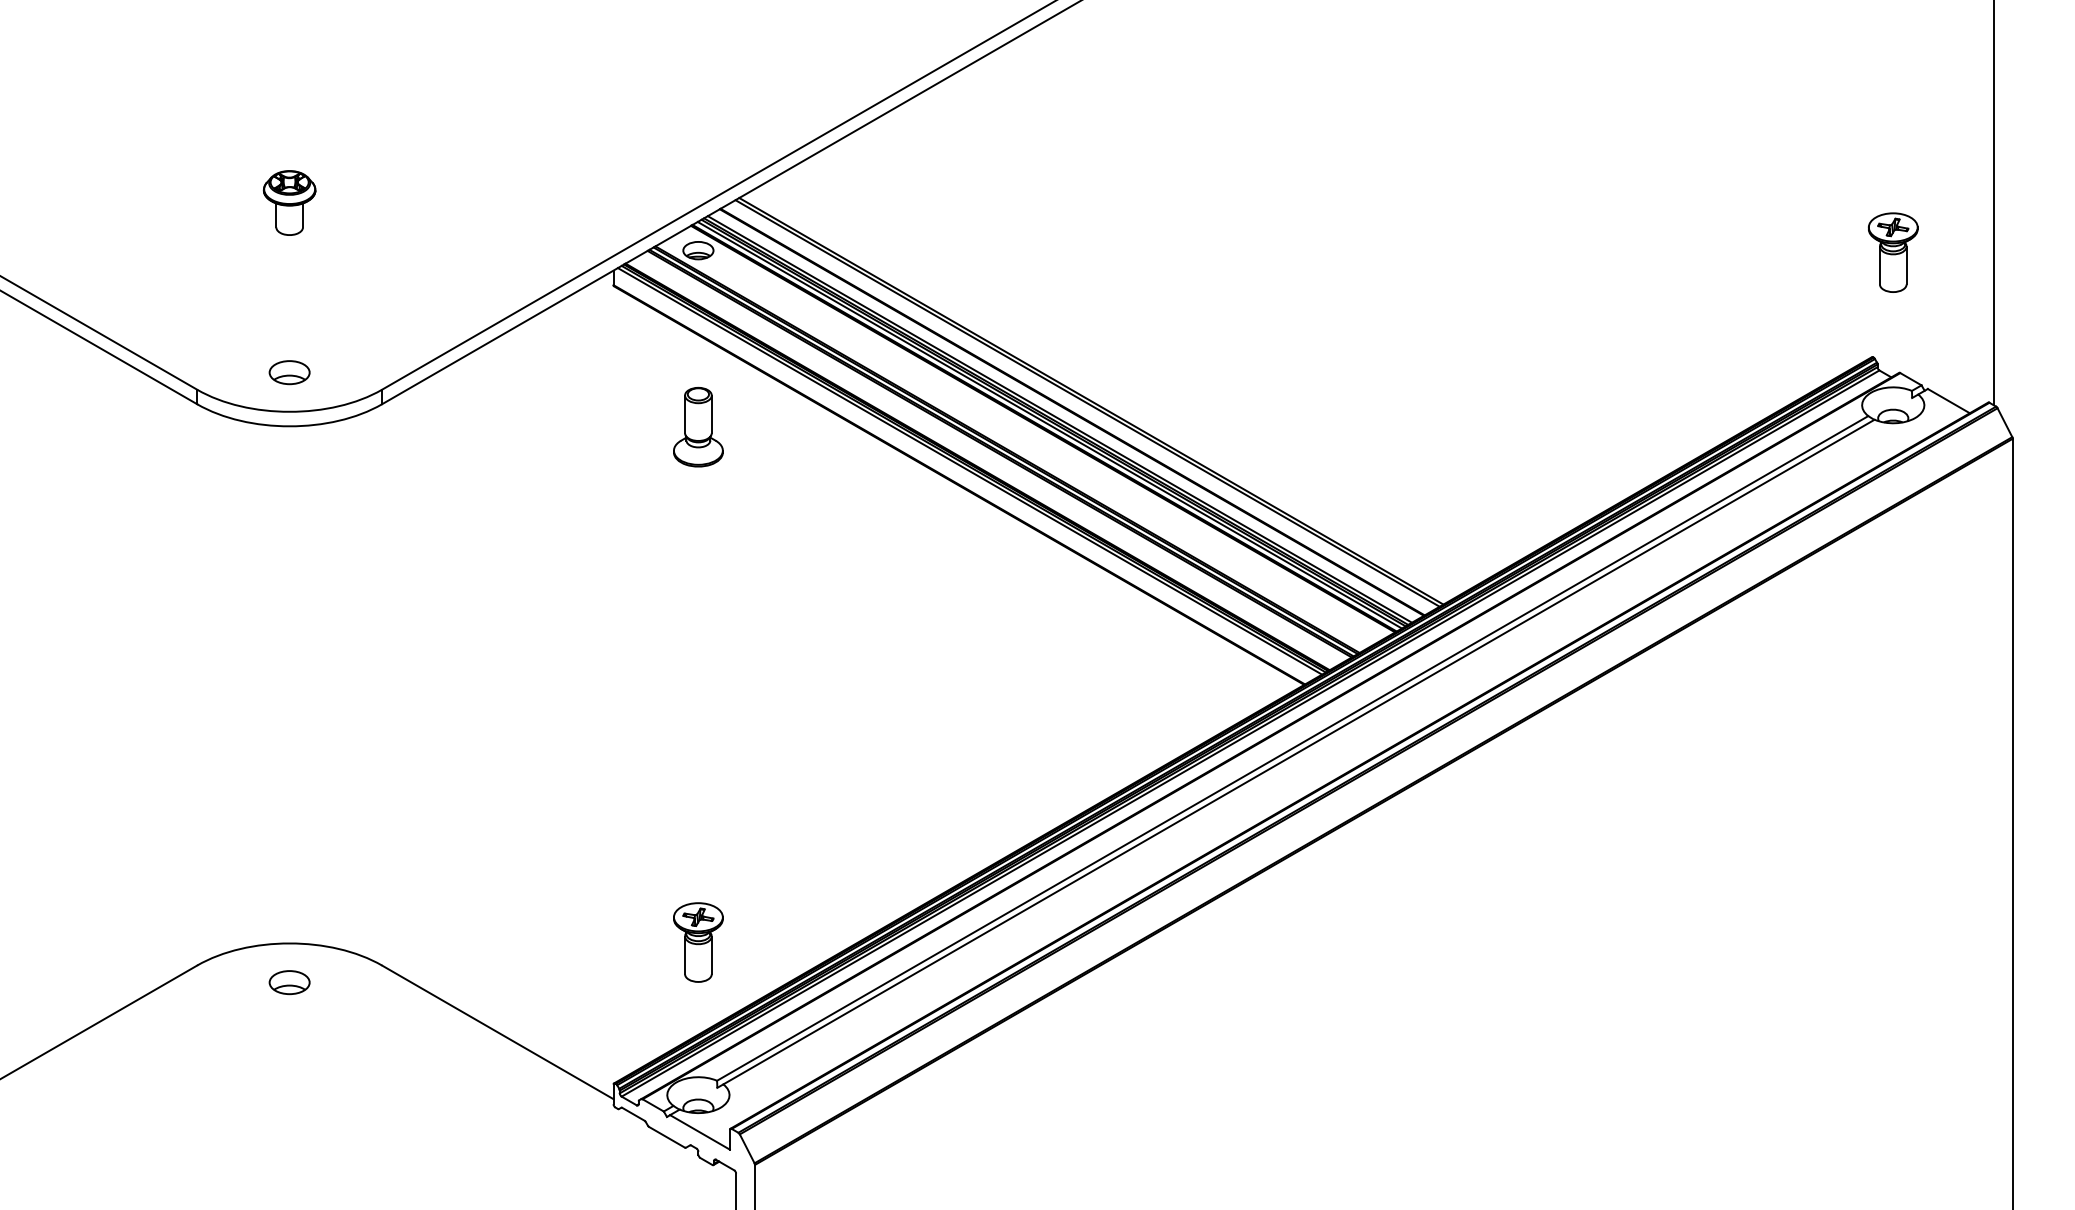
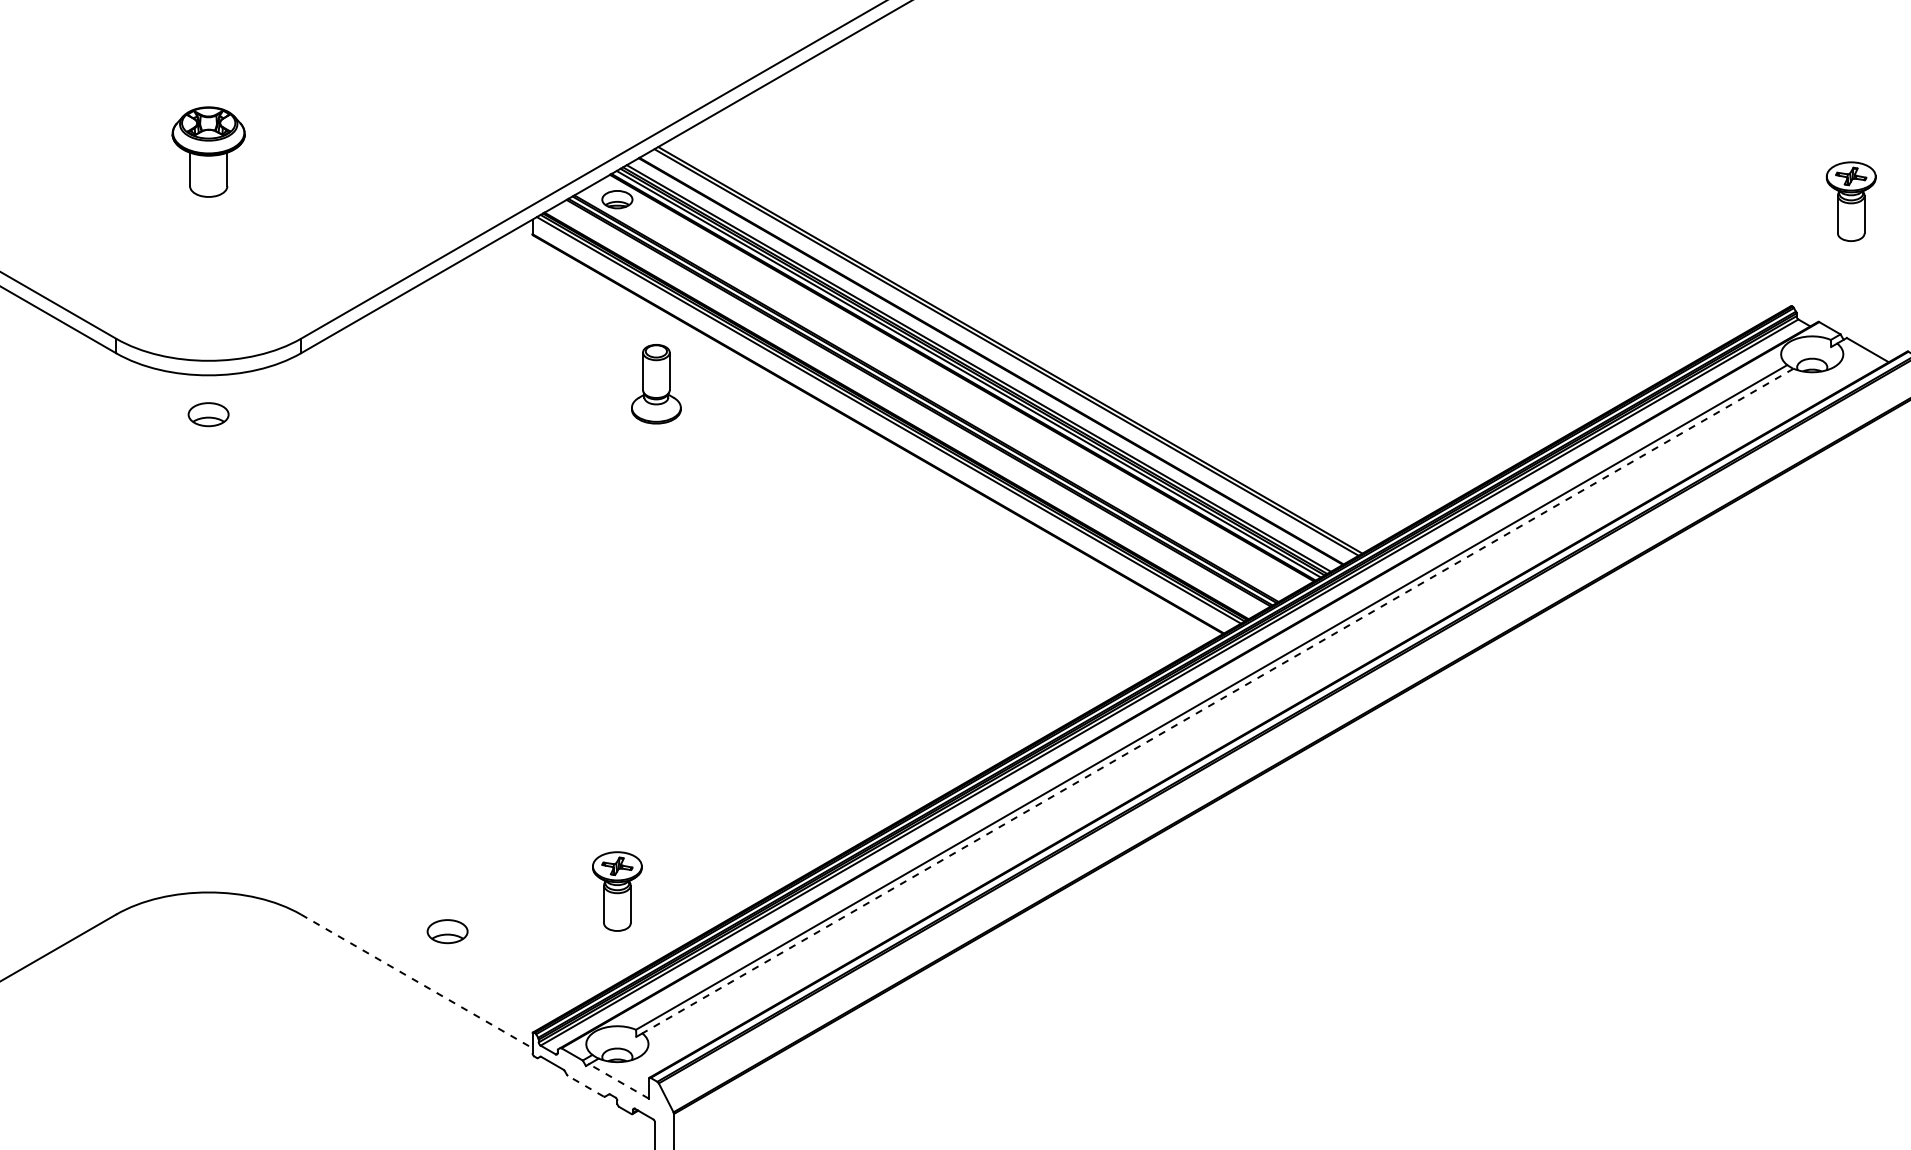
part: (289, 202) -> (208, 151), size x1.4
part: (1892, 252) -> (1850, 201), moved
part: (289, 372) -> (208, 414), moved
part: (698, 426) -> (656, 383), moved
line: (1298, 752) -> (1217, 701), solid -> dashed
part: (289, 982) -> (447, 931), moved
line: (497, 1032) -> (416, 981), solid -> dashed
line: (699, 1132) -> (618, 1081), solid -> dashed
line: (666, 1137) -> (585, 1086), solid -> dashed

